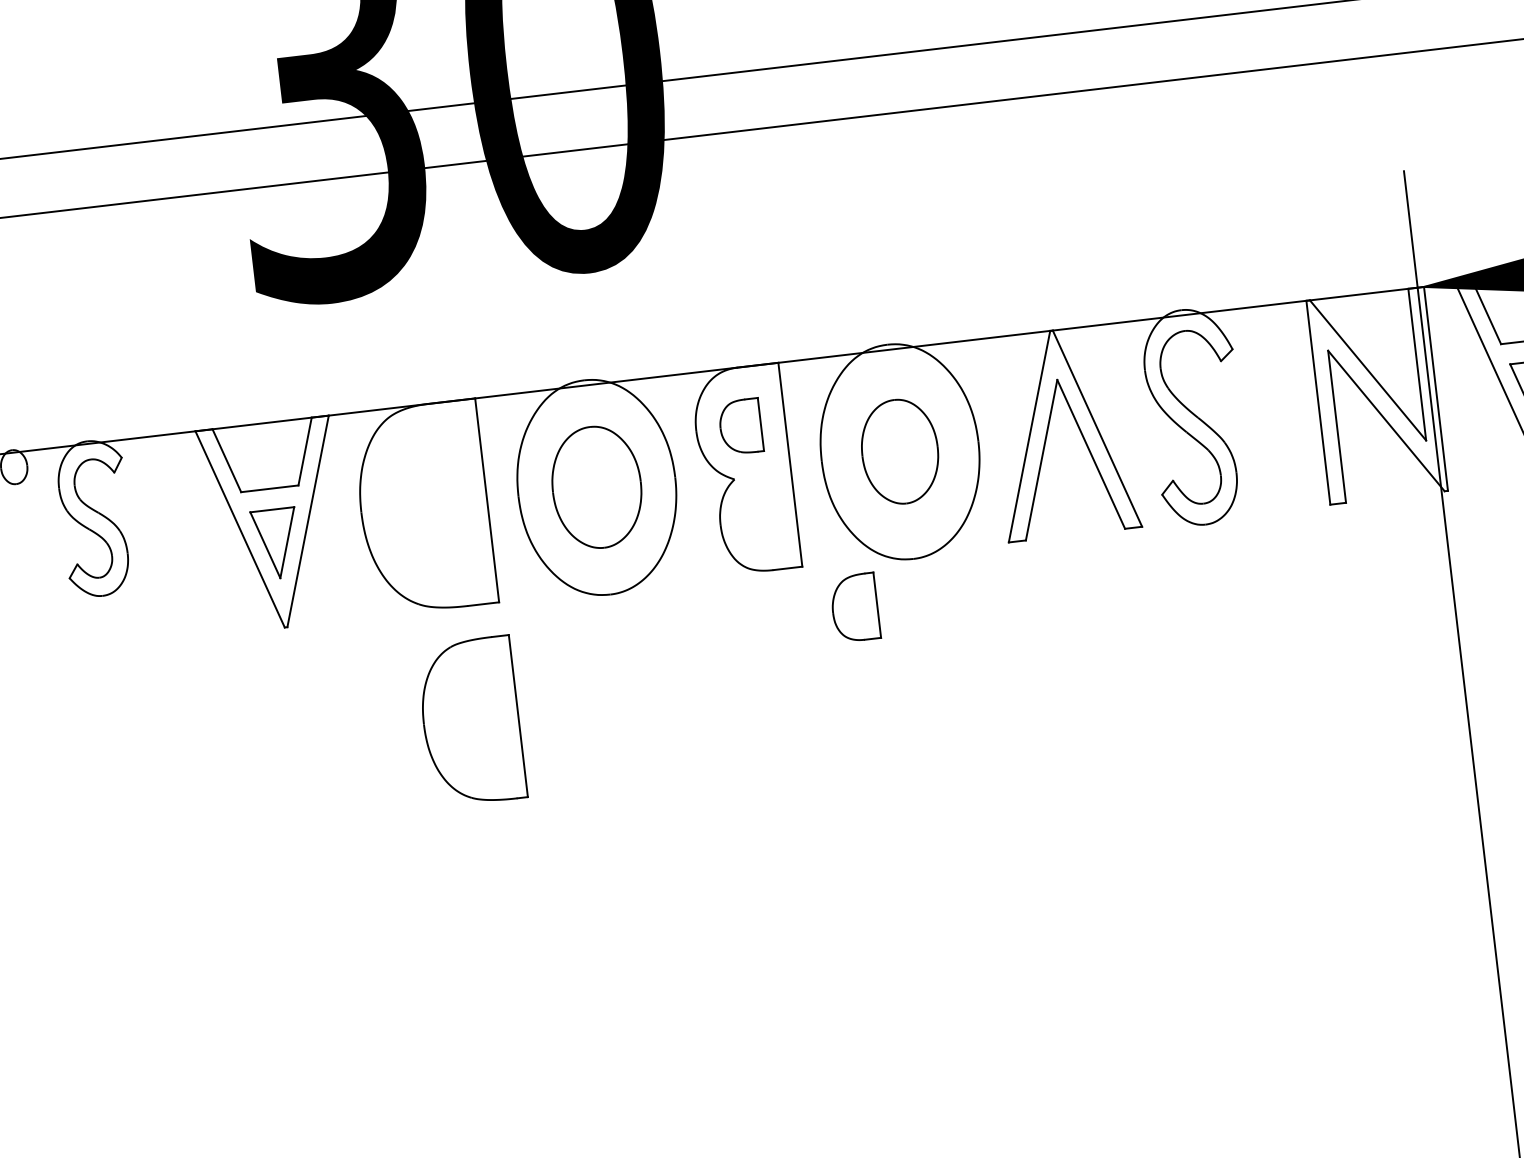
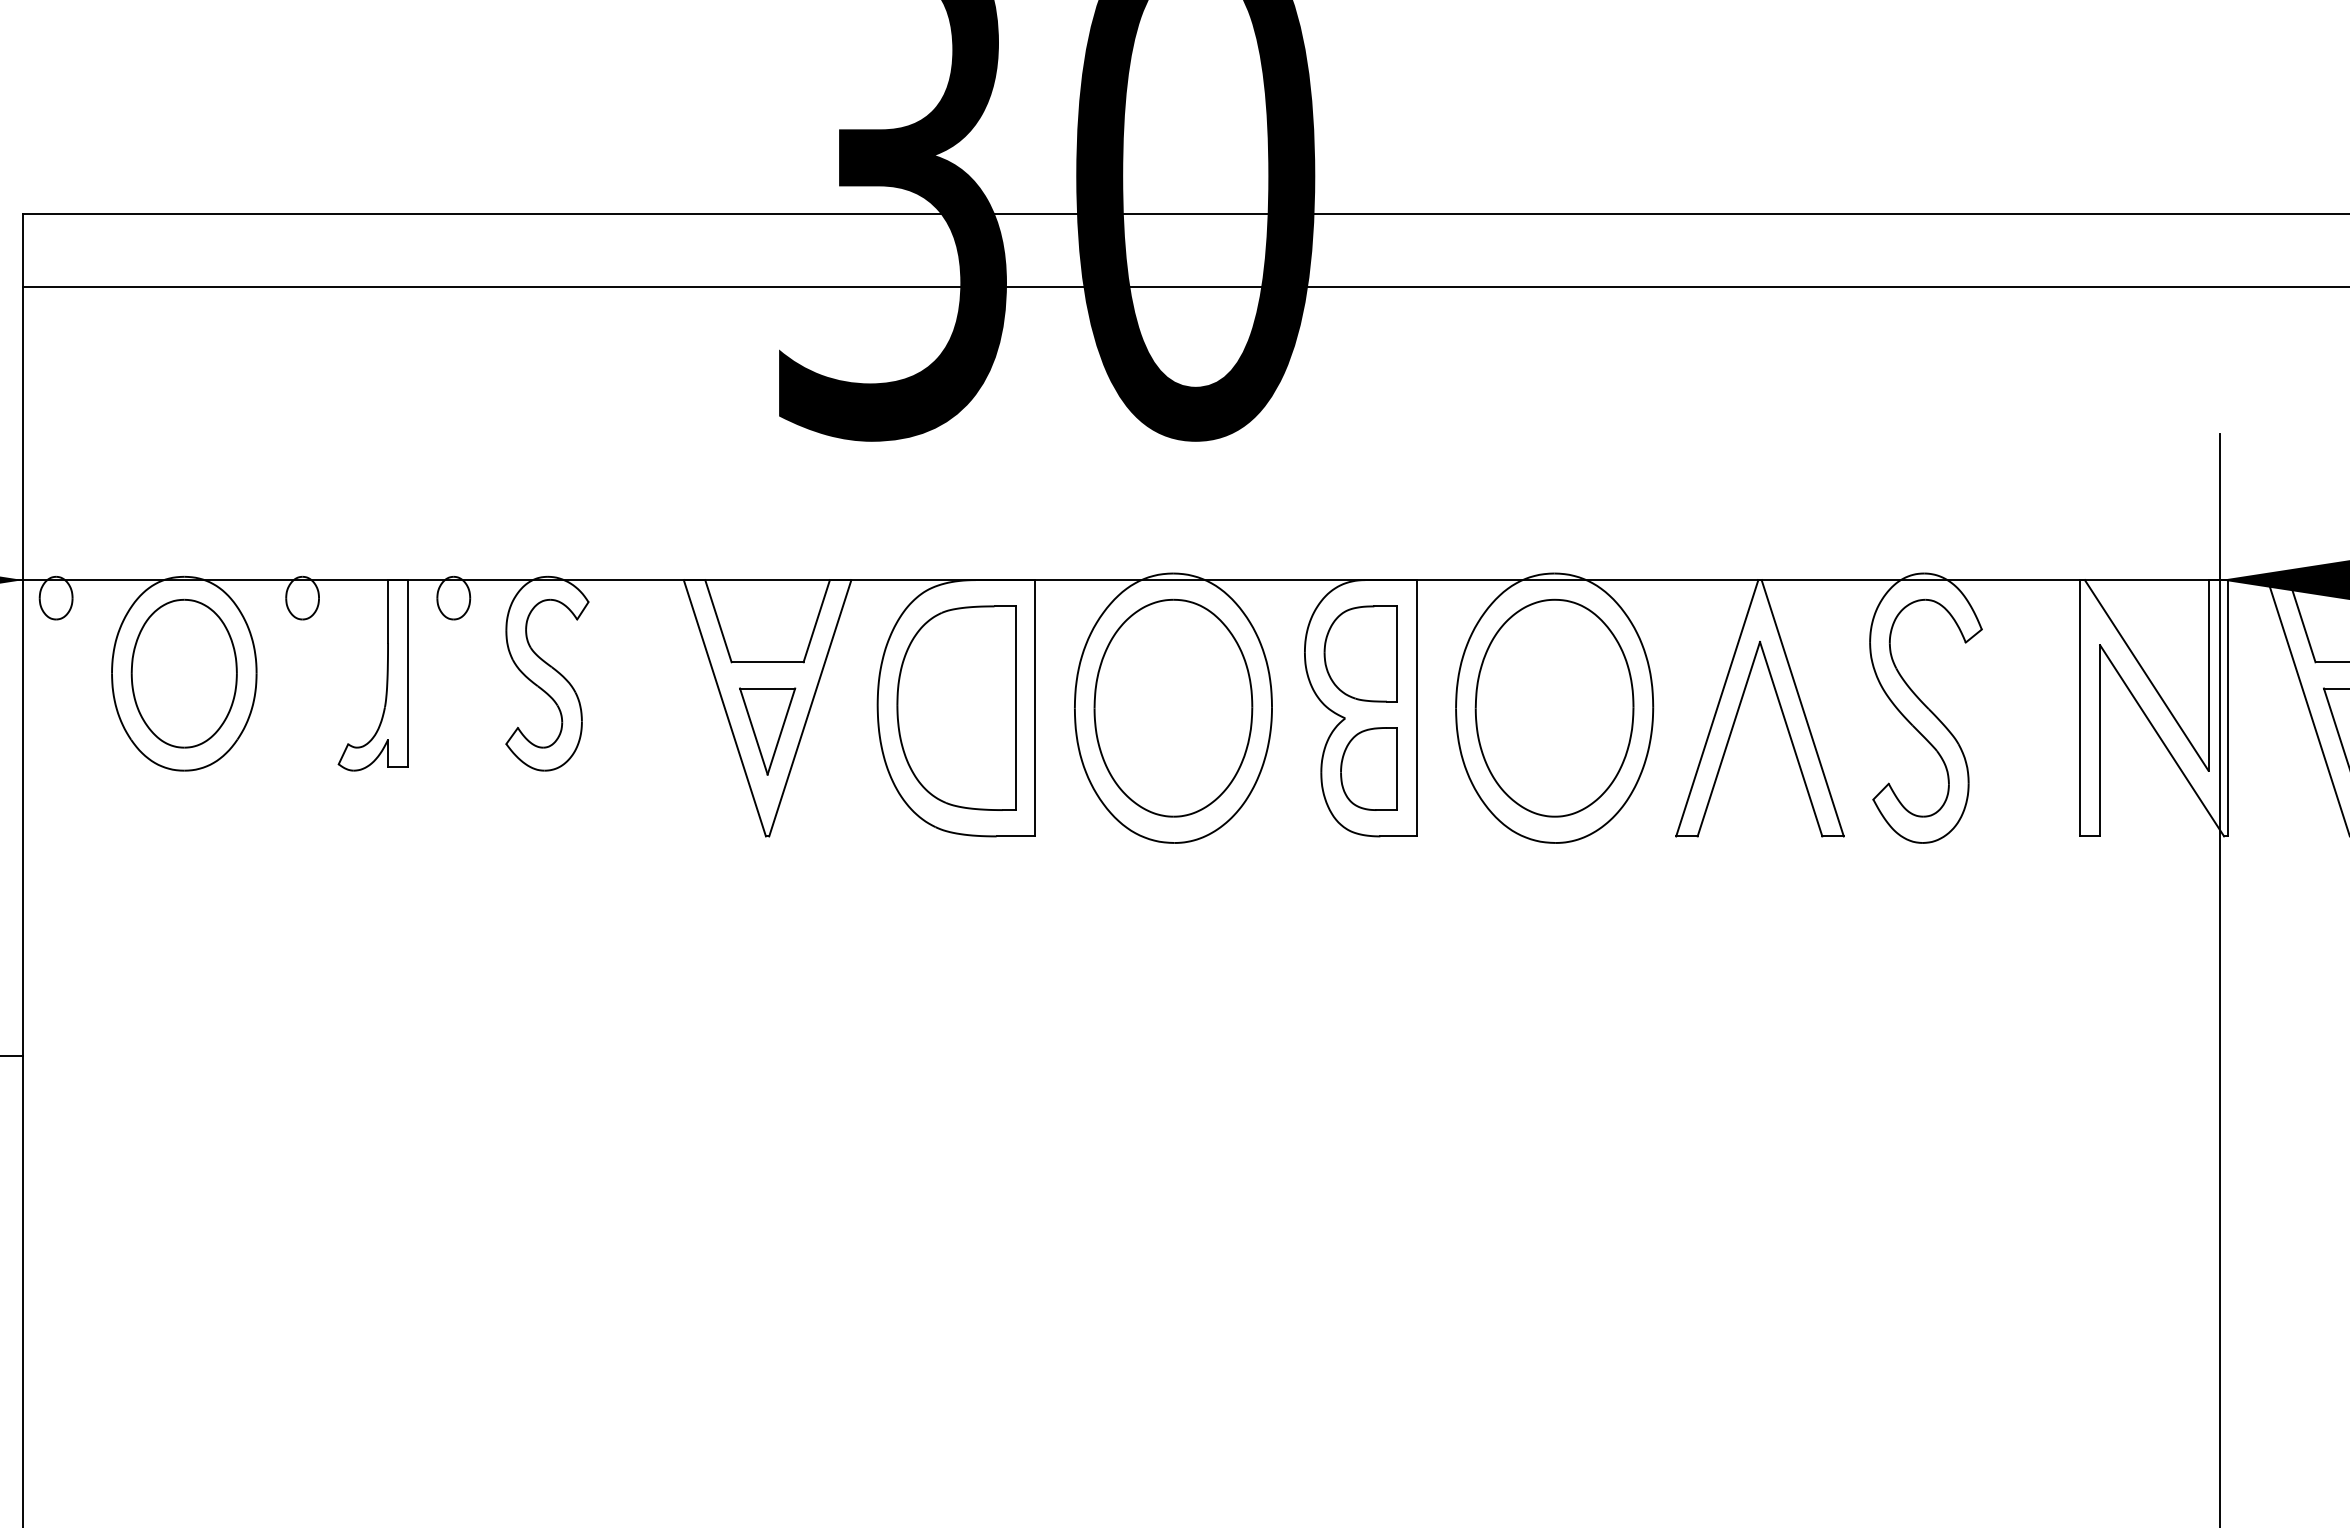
part: (740, 426) -> (1360, 653), size x1.43
part: (899, 451) -> (1554, 707), size x1.67
part: (596, 486) -> (1173, 707), size x1.43
part: (854, 607) -> (1368, 768), moved
part: (471, 721) -> (956, 707), moved

